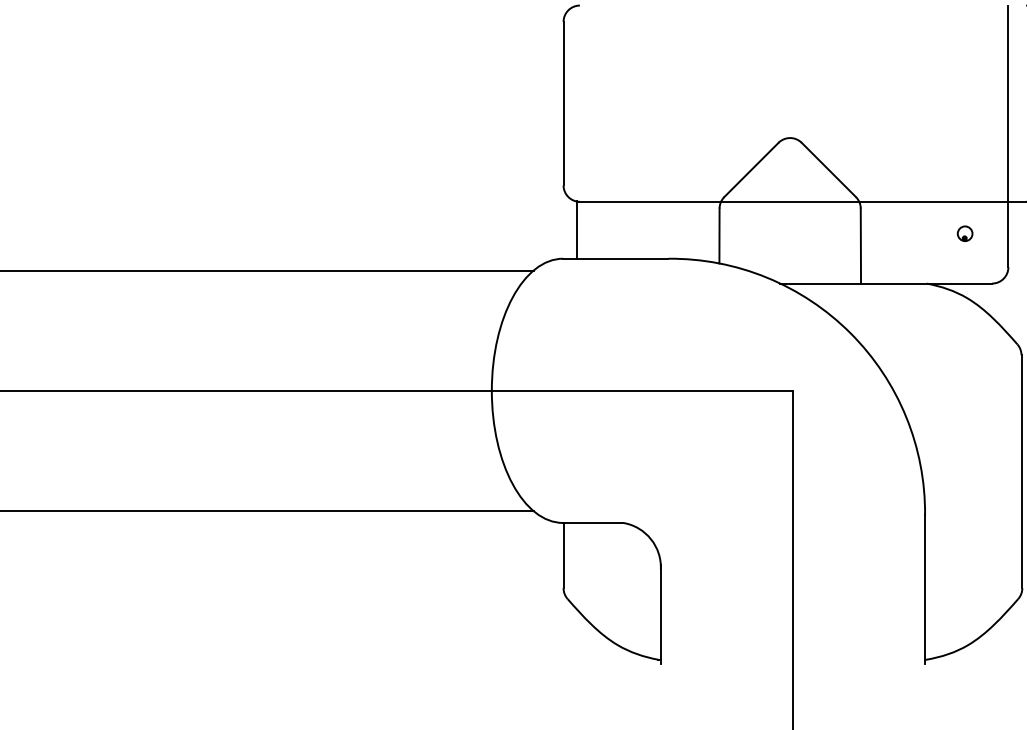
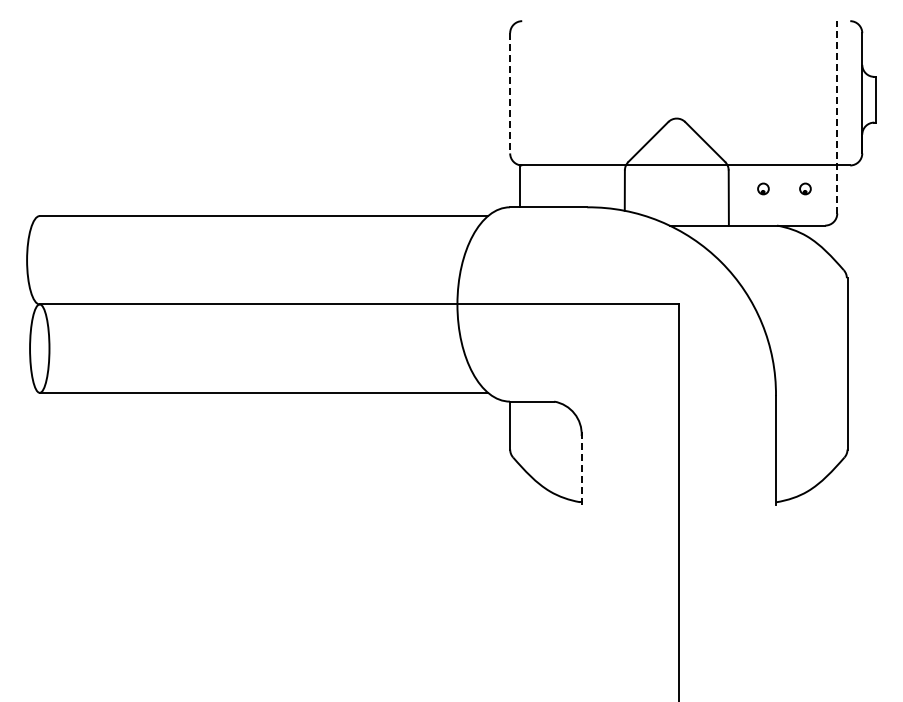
line: (563, 103) -> (510, 93), solid -> dashed
line: (1008, 135) -> (837, 116), solid -> dashed
part: (908, 233) -> (763, 188), added
line: (660, 613) -> (581, 468), solid -> dashed

